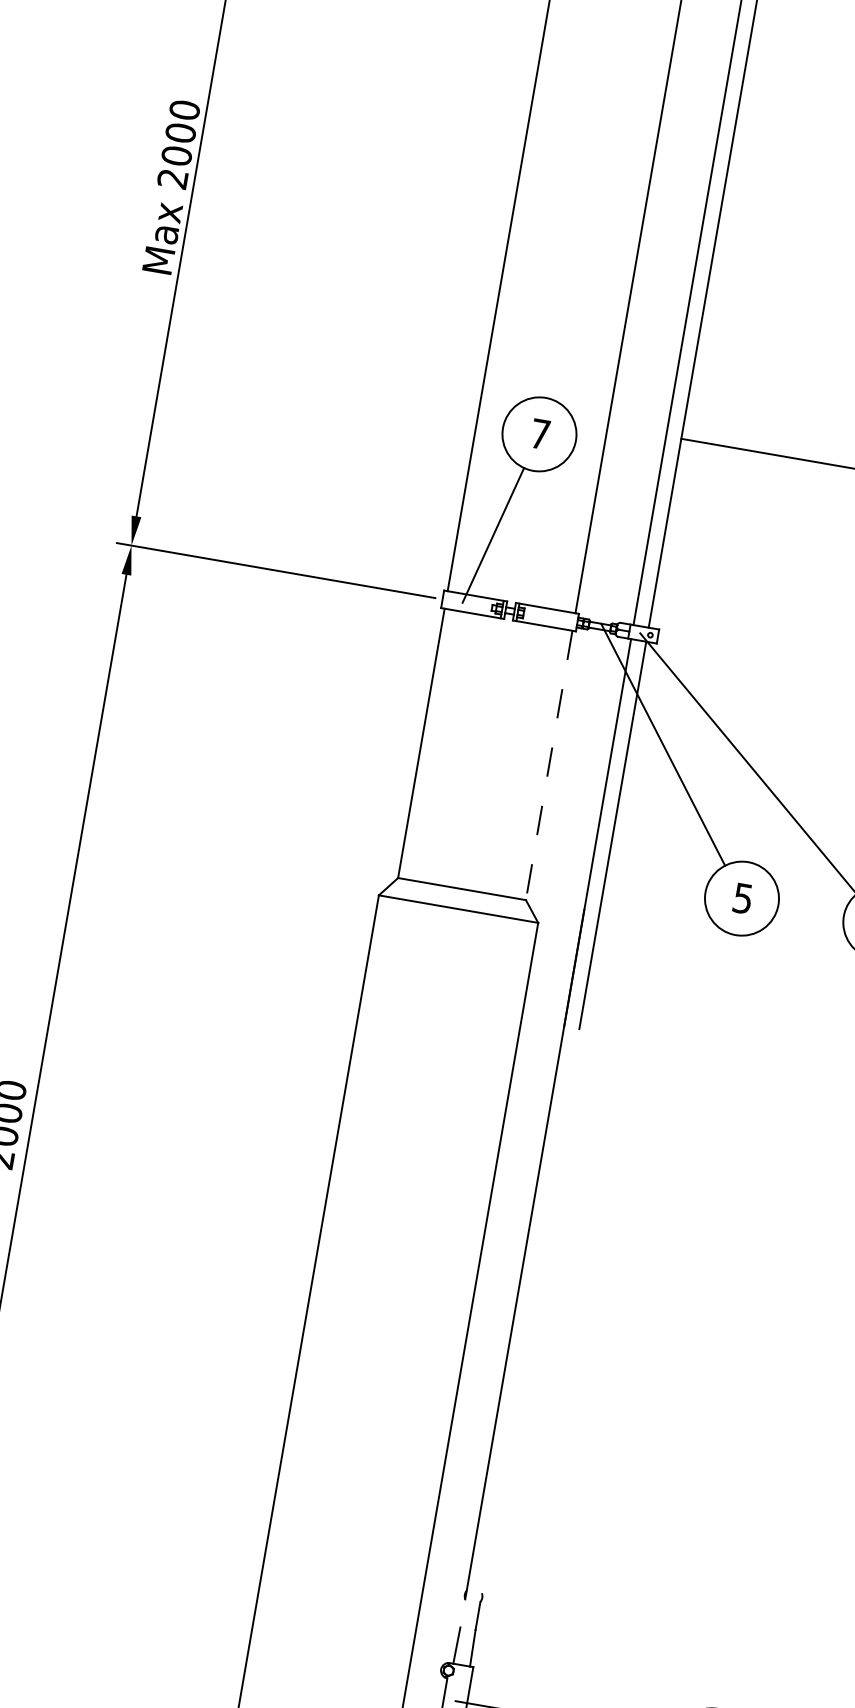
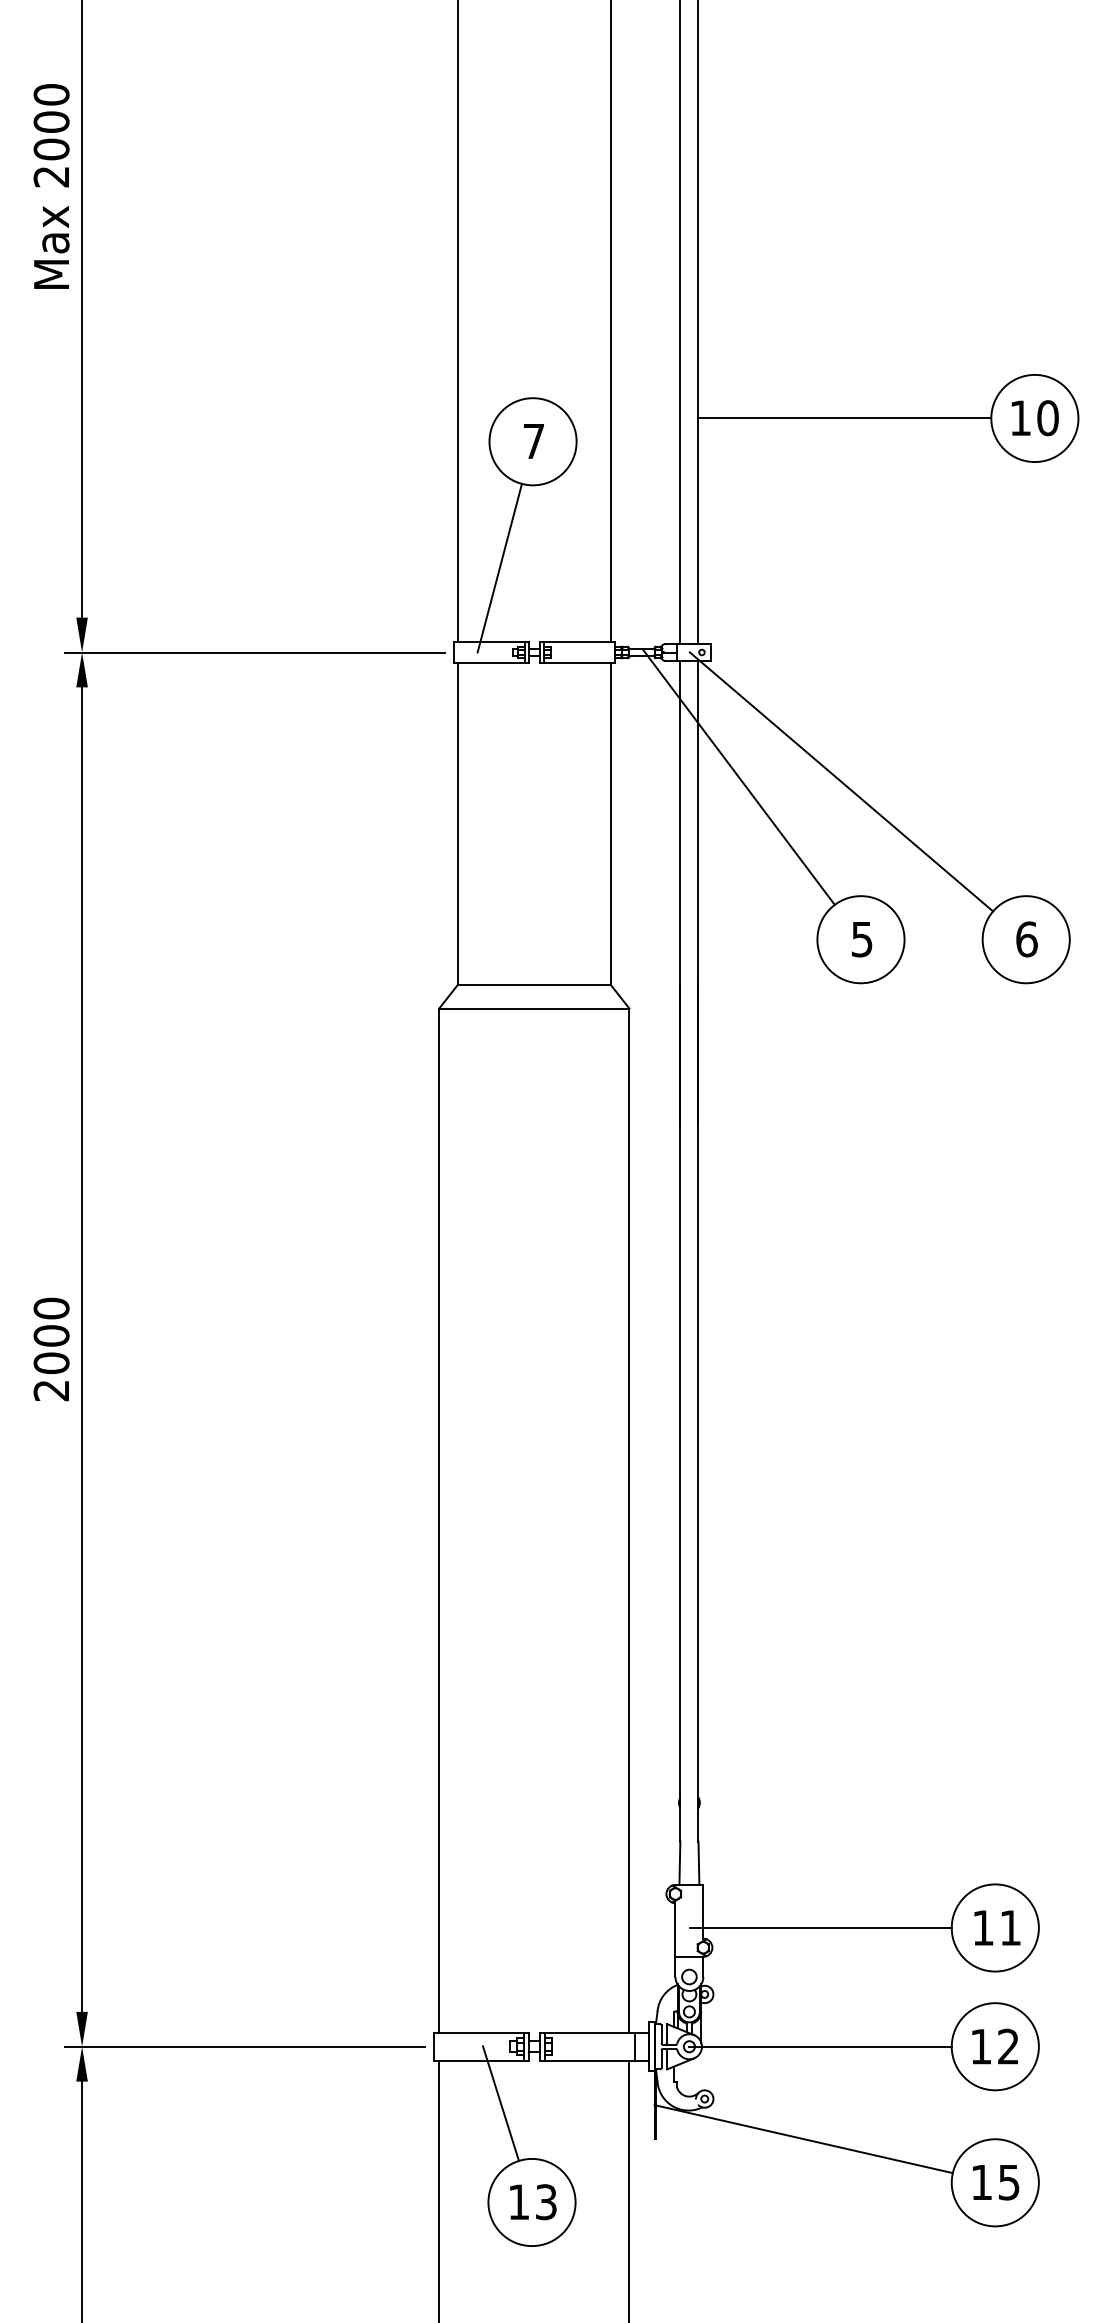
text: (171, 186) -> (51, 186), moved
line: (549, 765) -> (610, 823), dashed -> solid
line: (540, 1256) -> (698, 1395), added
line: (462, 1613) -> (680, 1824), added

